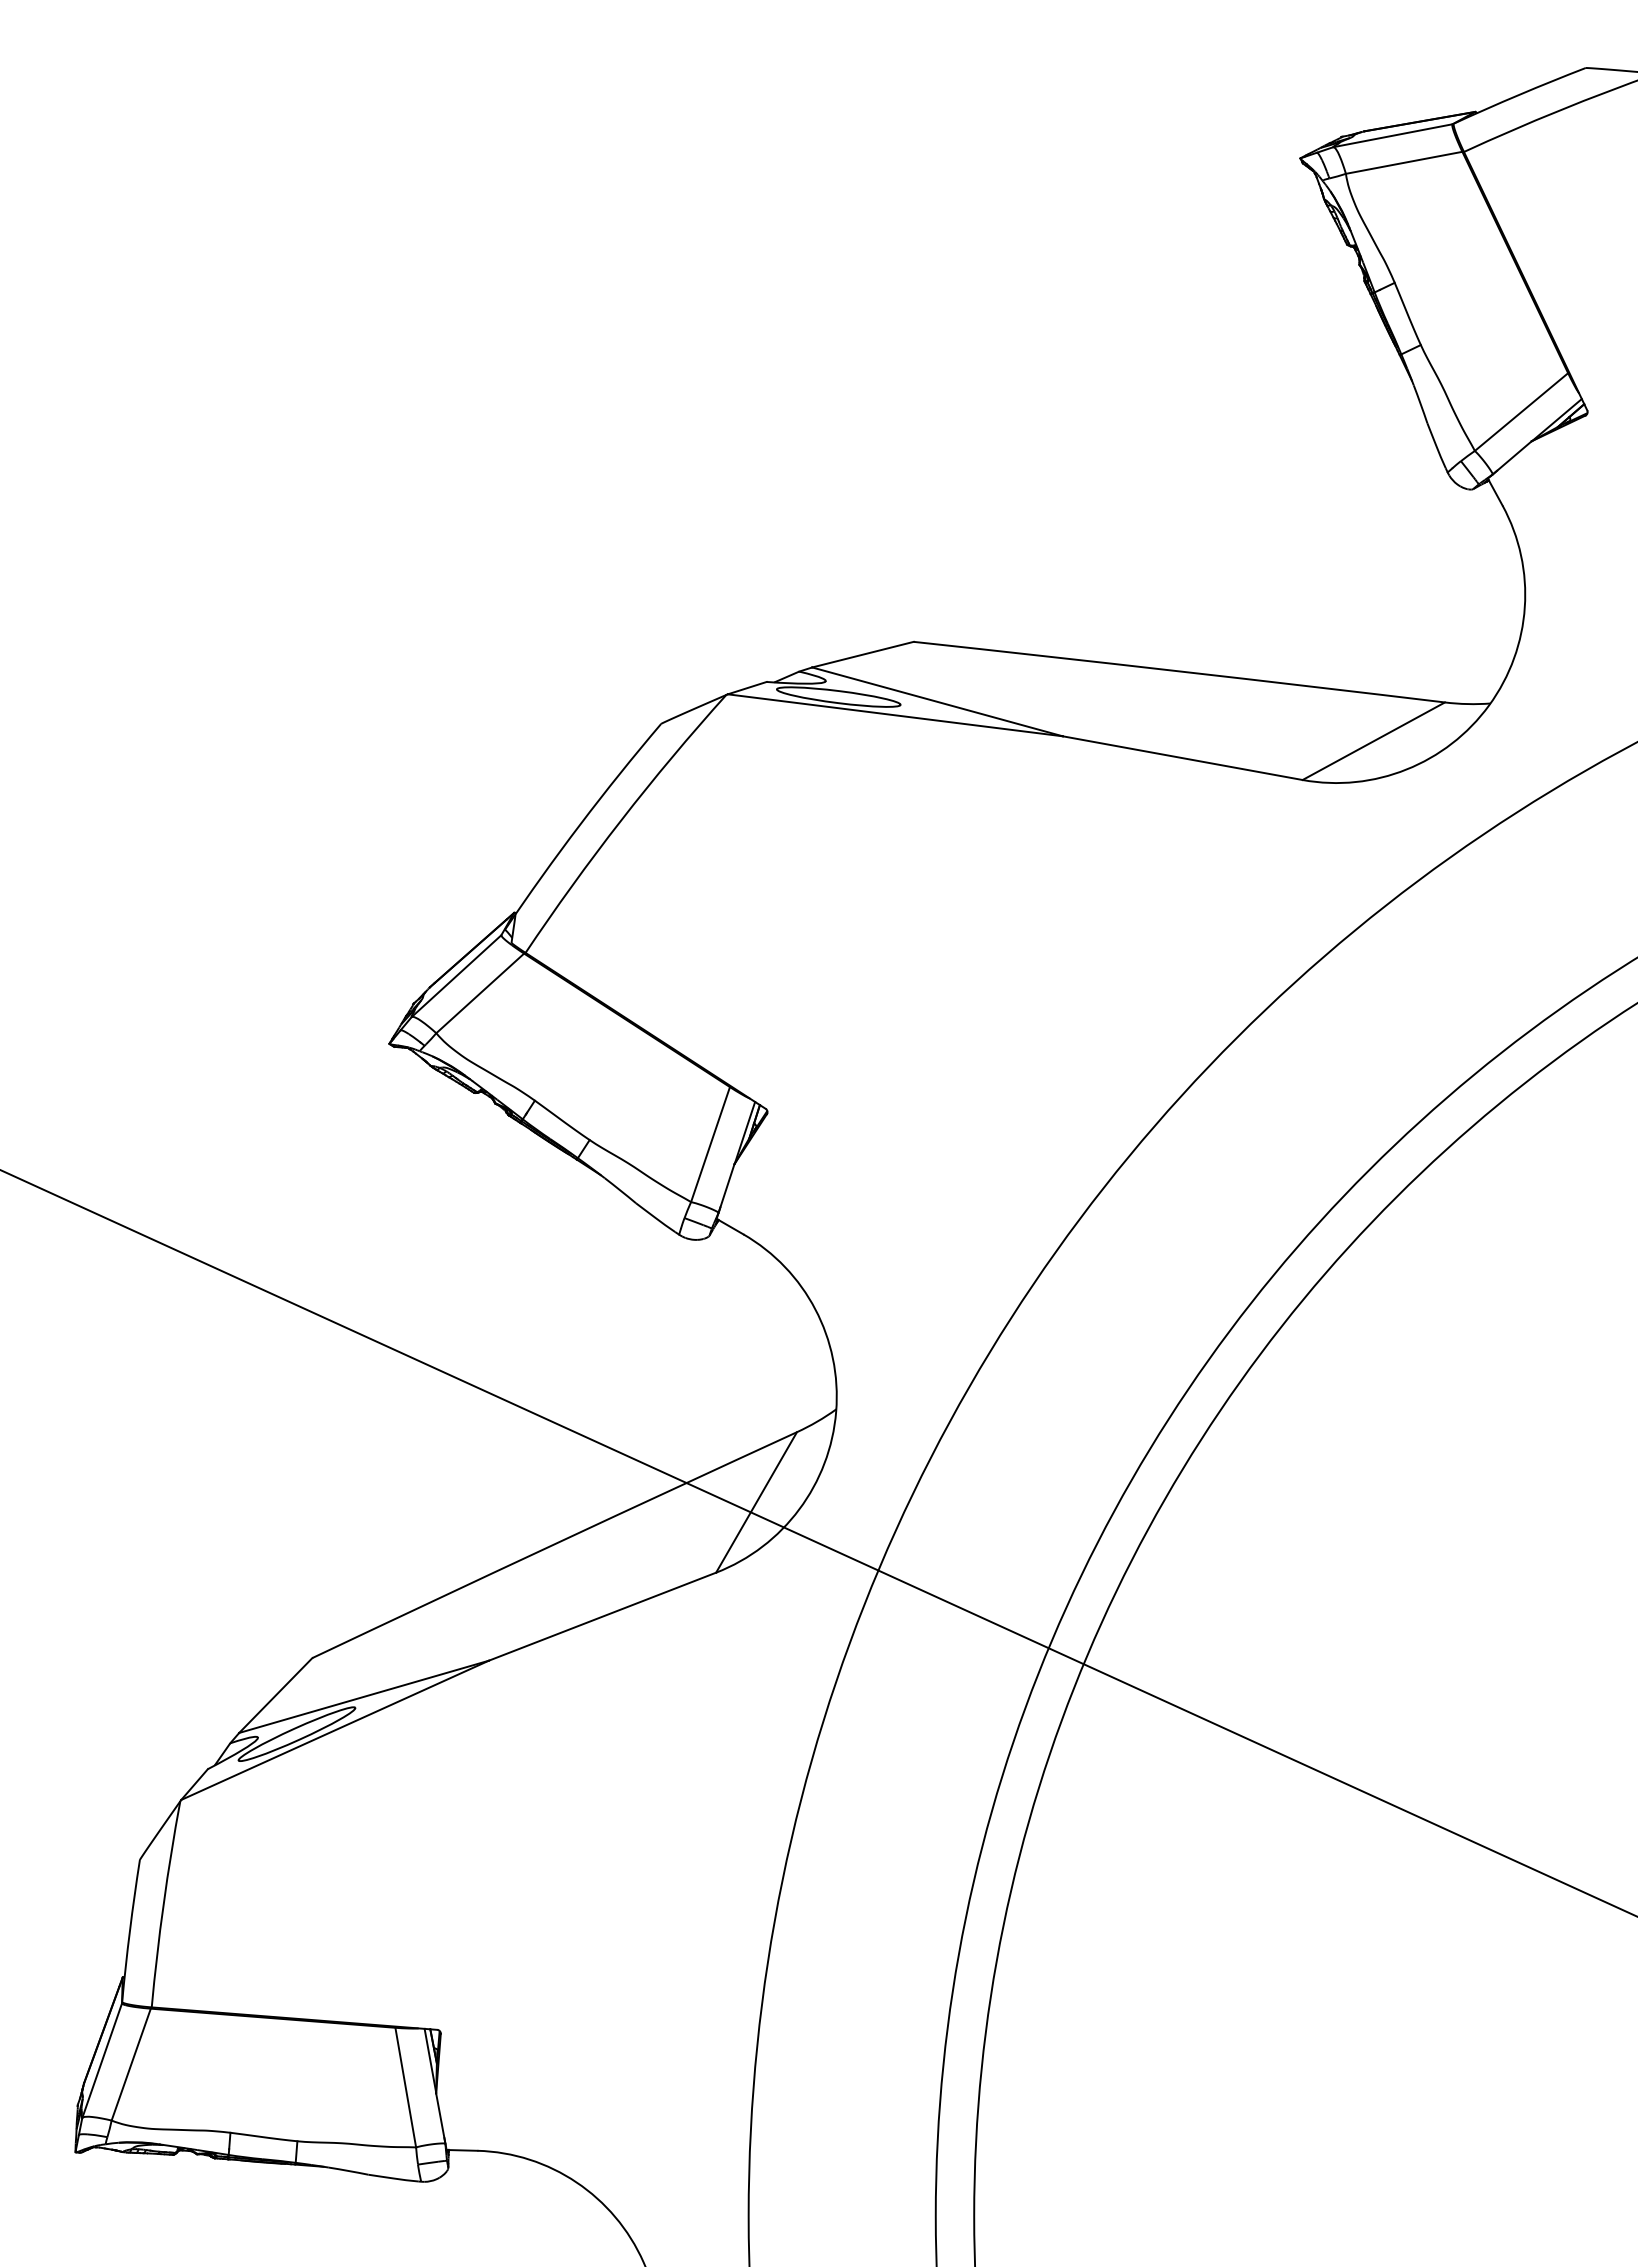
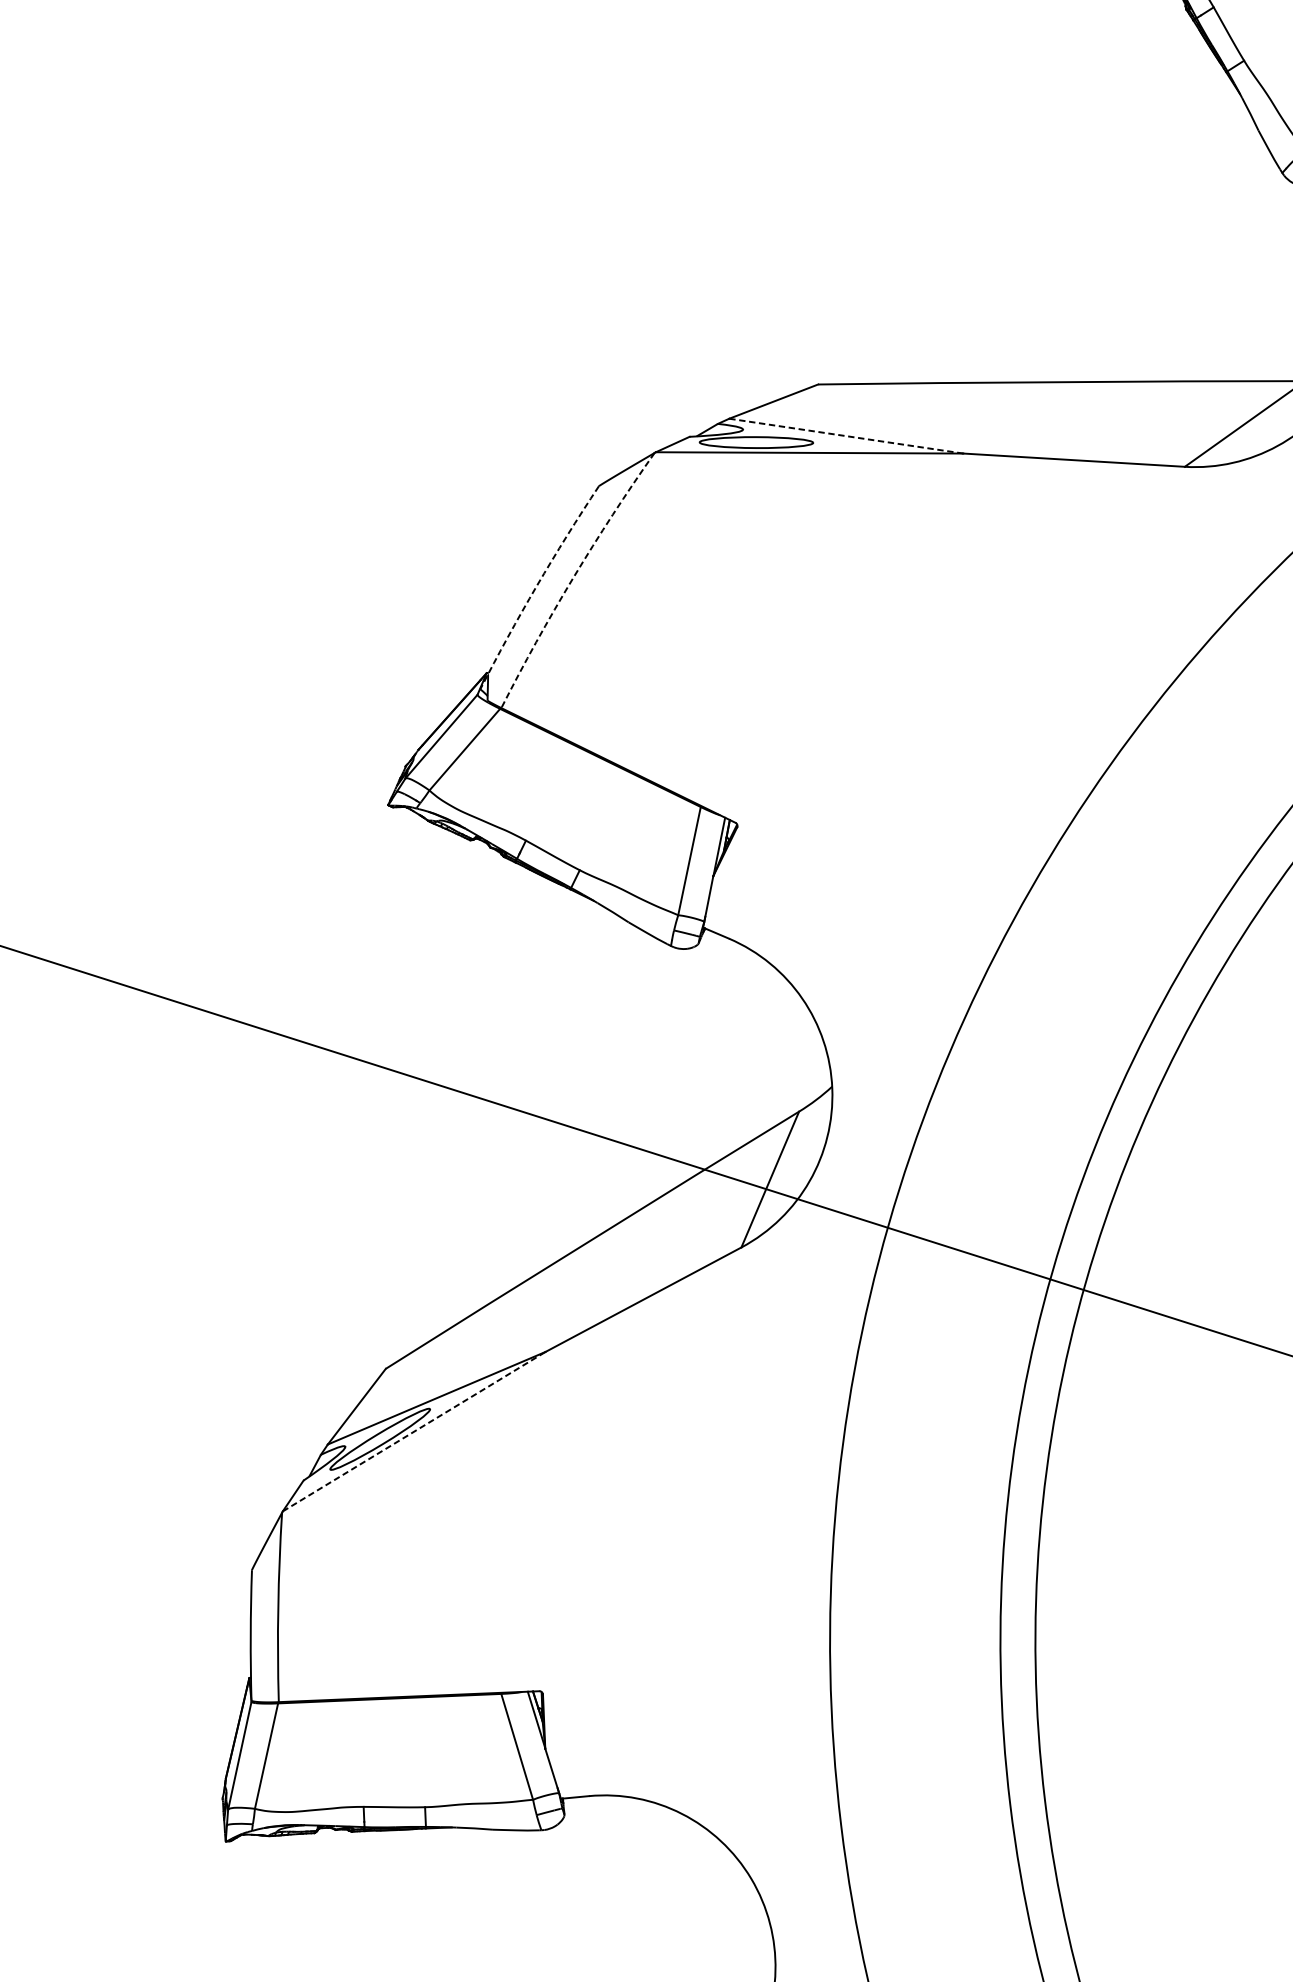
line: (937, 701) -> (846, 435), solid -> dashed
arc: (621, 820) -> (573, 577), solid -> dashed
arc: (580, 824) -> (536, 586), solid -> dashed
line: (335, 1730) -> (414, 1431), solid -> dashed

